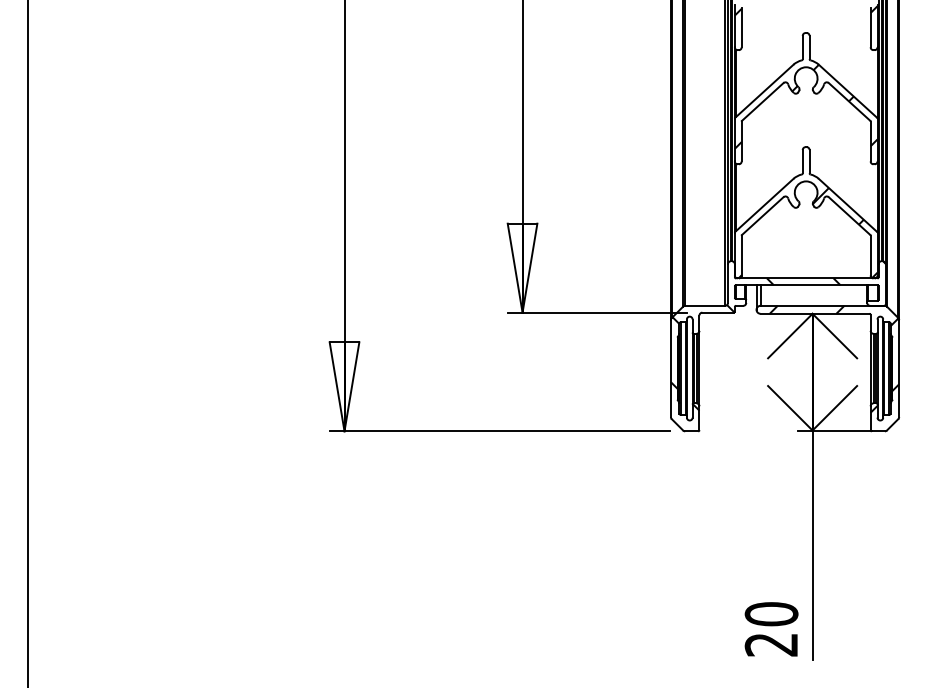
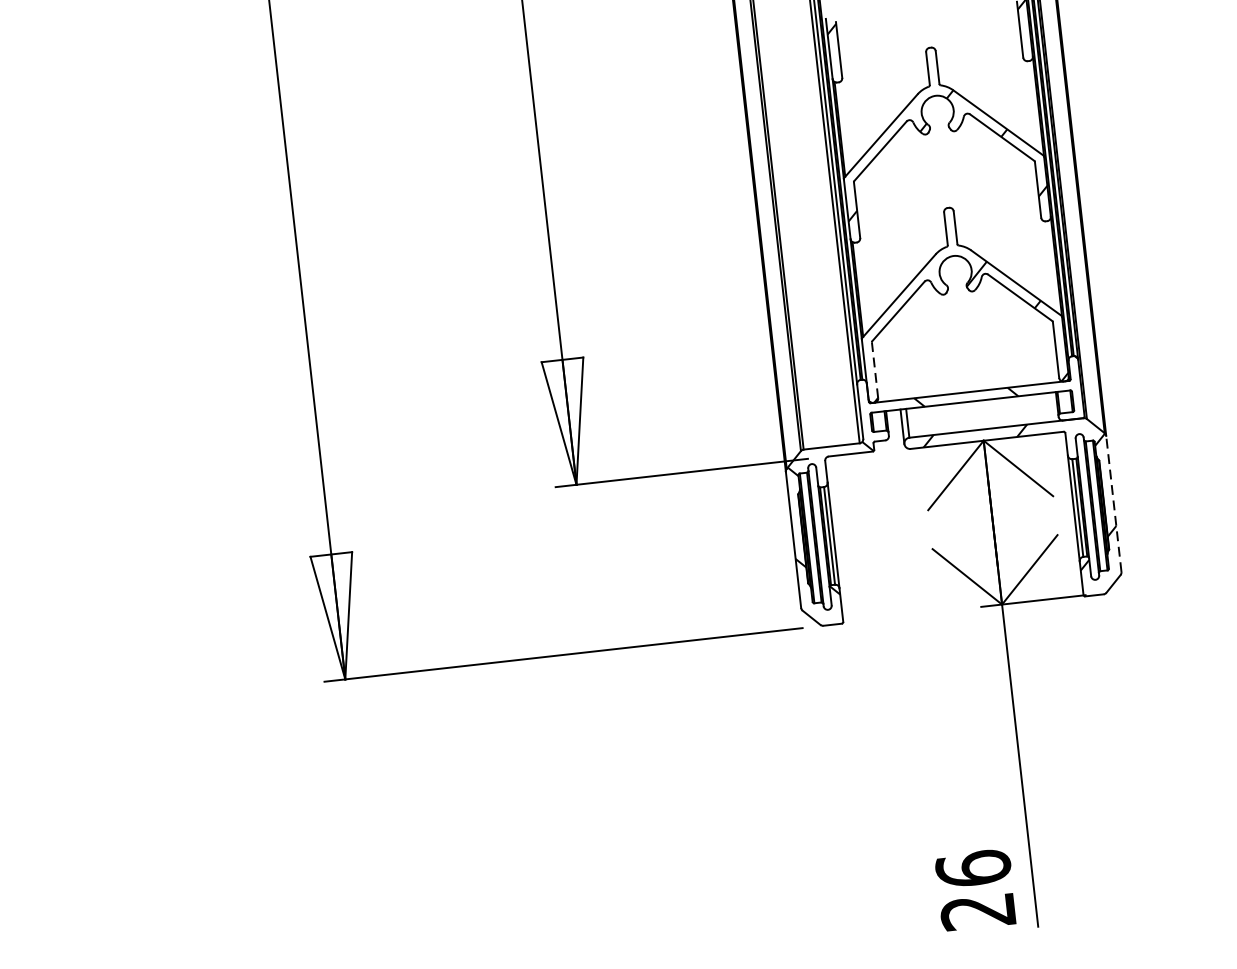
line: (741, 255) -> (874, 370), solid -> dashed
line: (899, 368) -> (1114, 503), solid -> dashed
text: (771, 614) -> (973, 869), 20 -> 26

